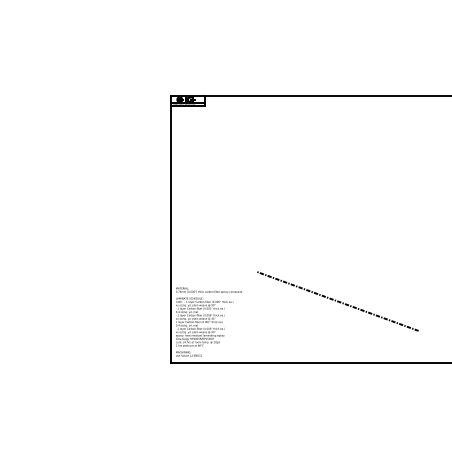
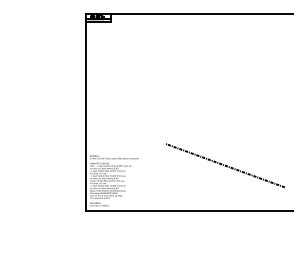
line: (337, 301) -> (225, 165), moved

